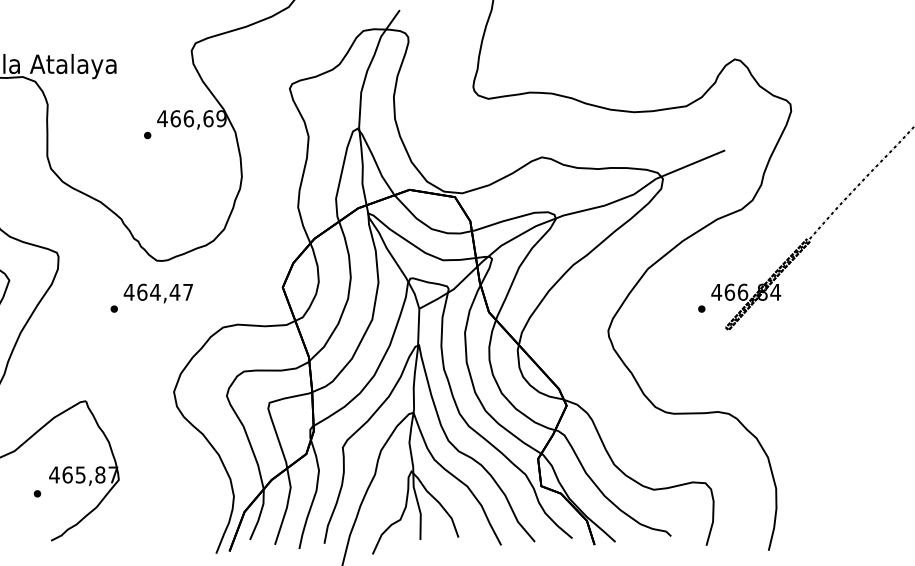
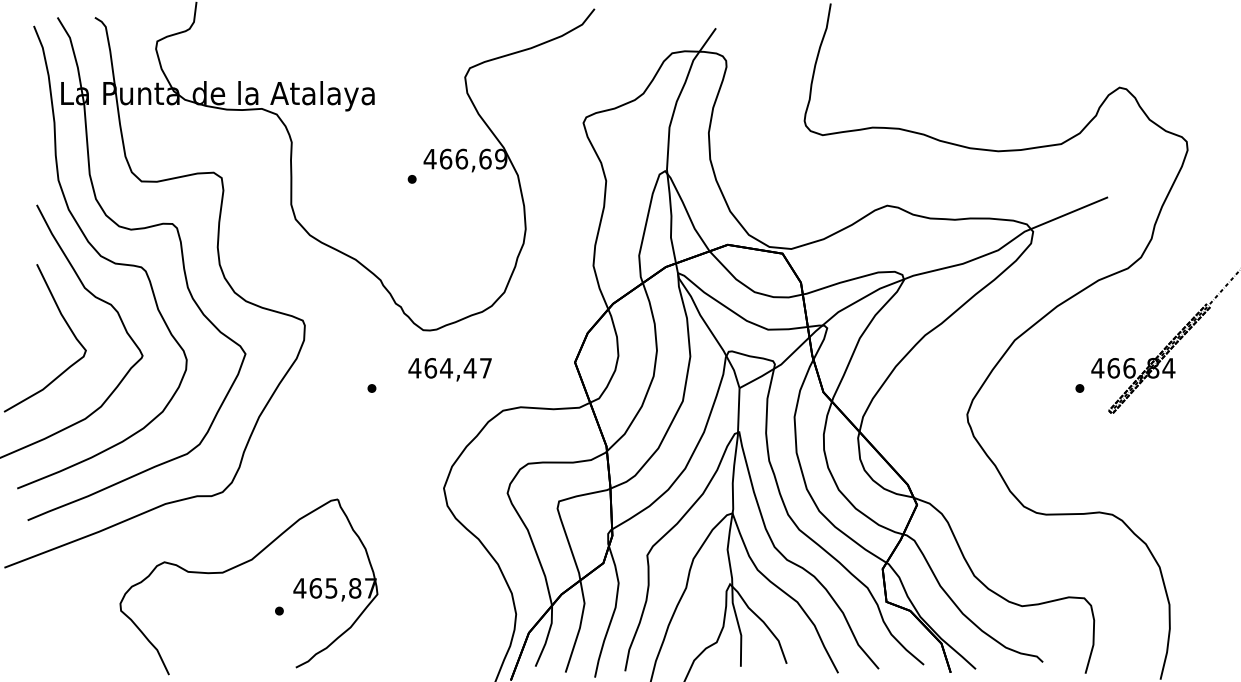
text: (157, 293) -> (449, 369), moved

